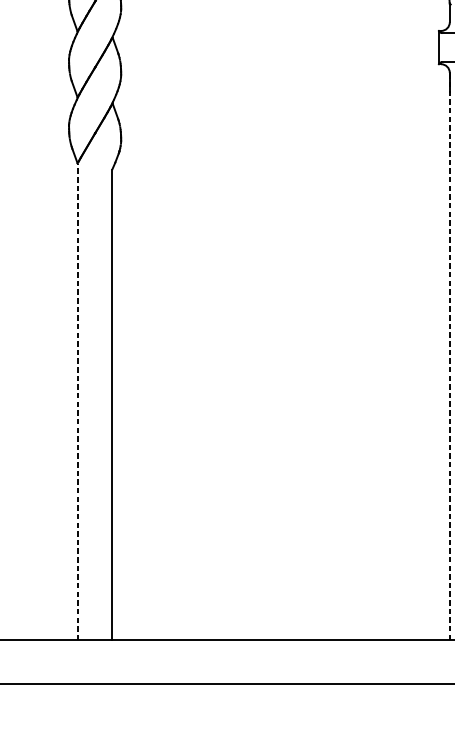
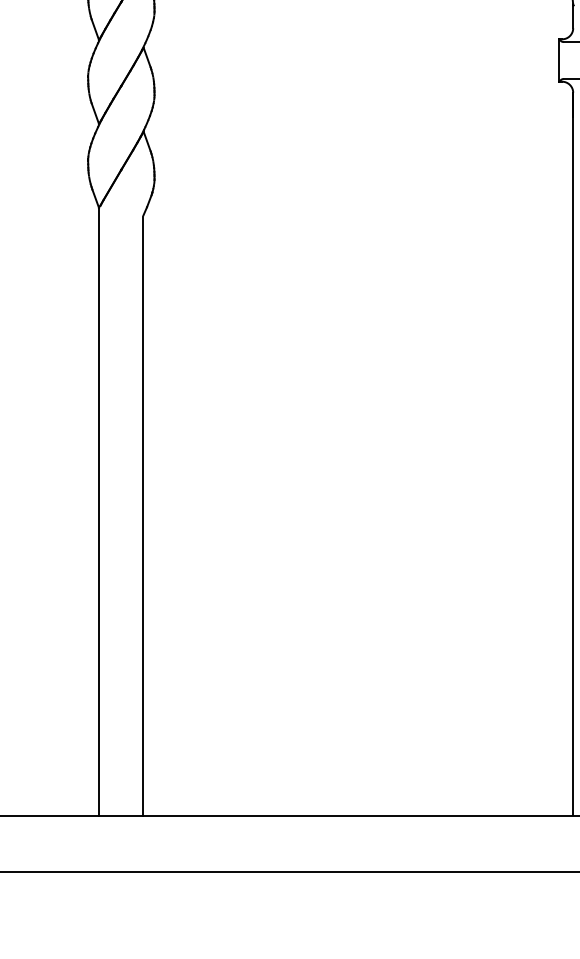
line: (450, 356) -> (573, 453), dashed -> solid
line: (77, 402) -> (99, 512), dashed -> solid

